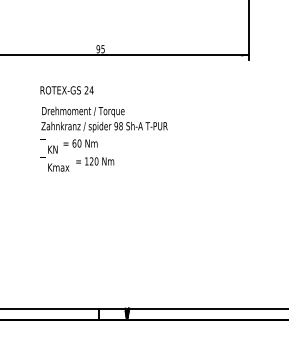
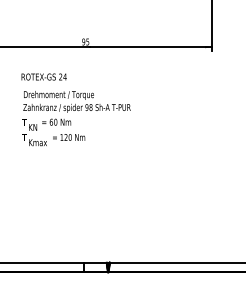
text: (66, 89) -> (43, 76), moved
text: (103, 139) -> (76, 118), moved

